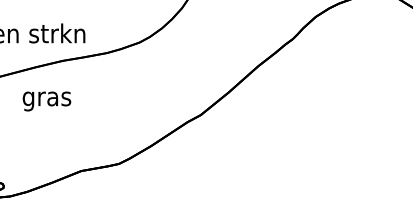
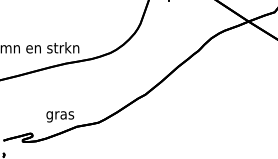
text: (47, 100) -> (60, 116), moved

